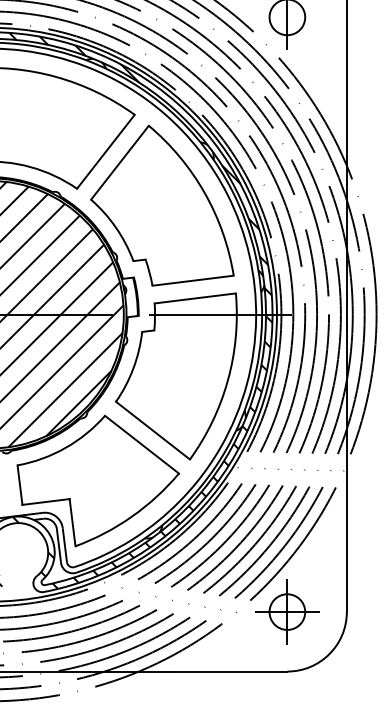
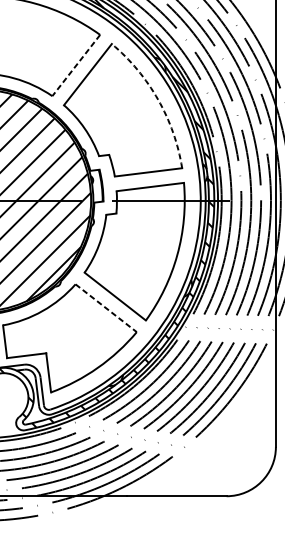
line: (105, 151) -> (75, 65), solid -> dashed
arc: (204, 193) -> (157, 100), solid -> dashed
line: (142, 444) -> (106, 308), solid -> dashed
part: (287, 611) -> (226, 446), removed

